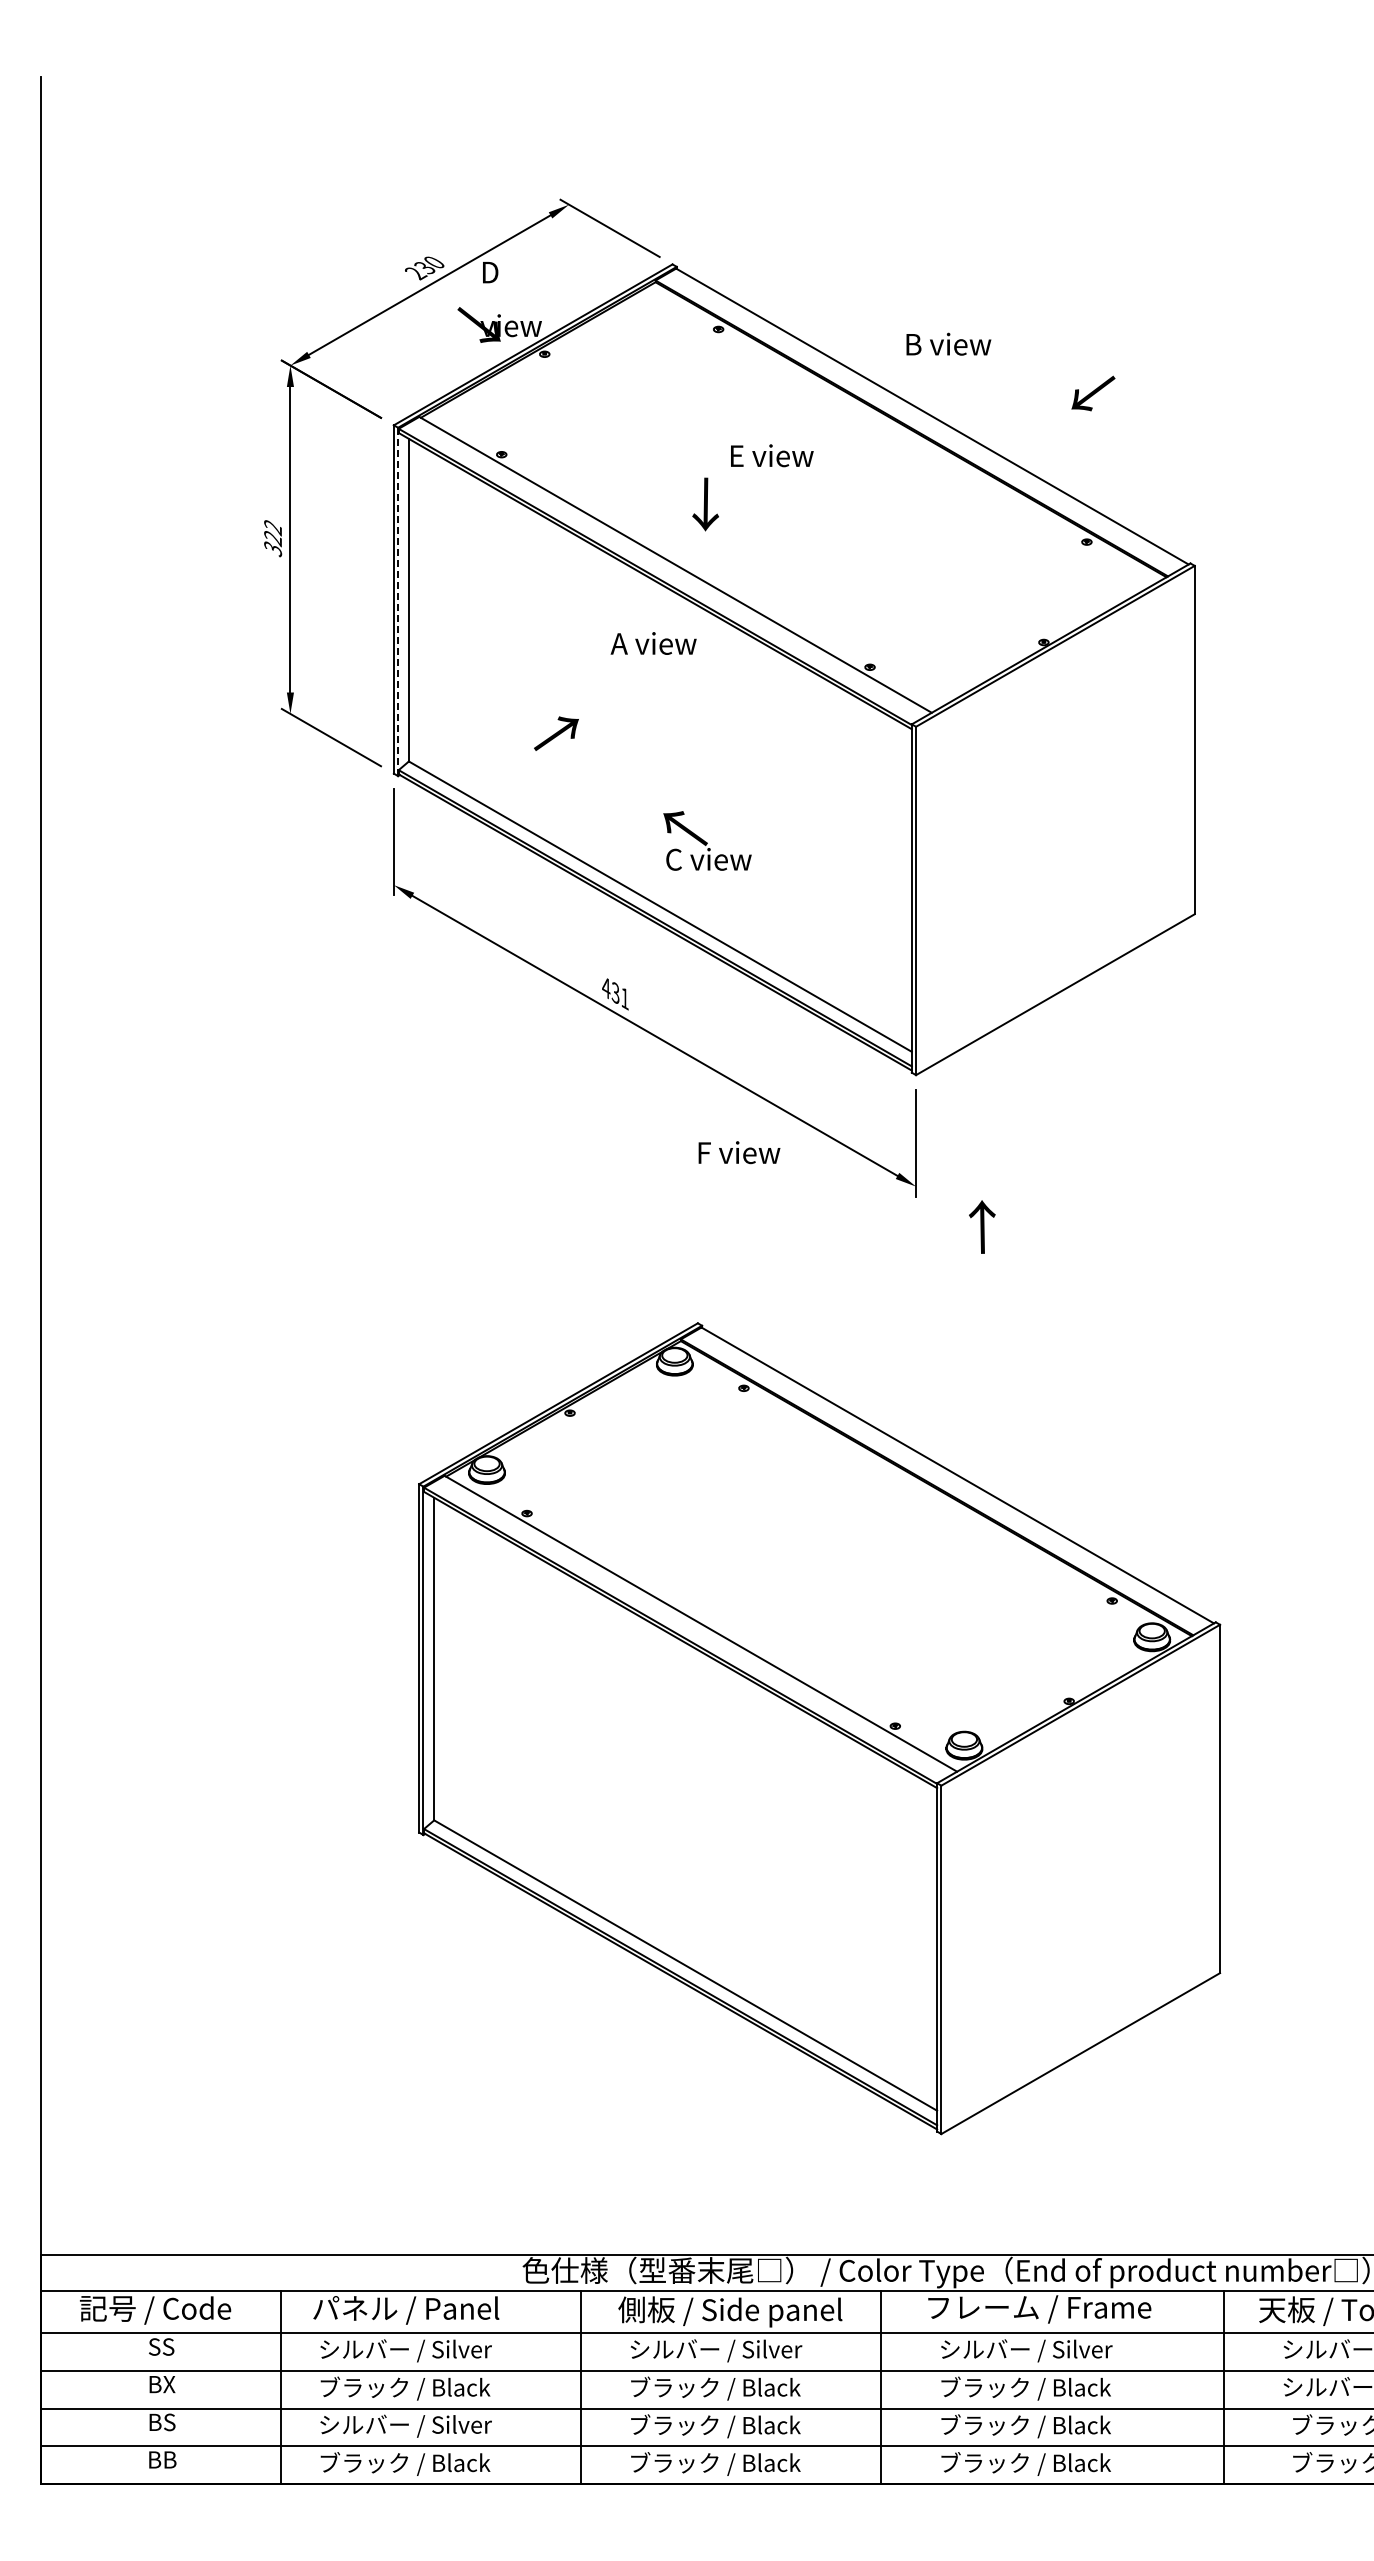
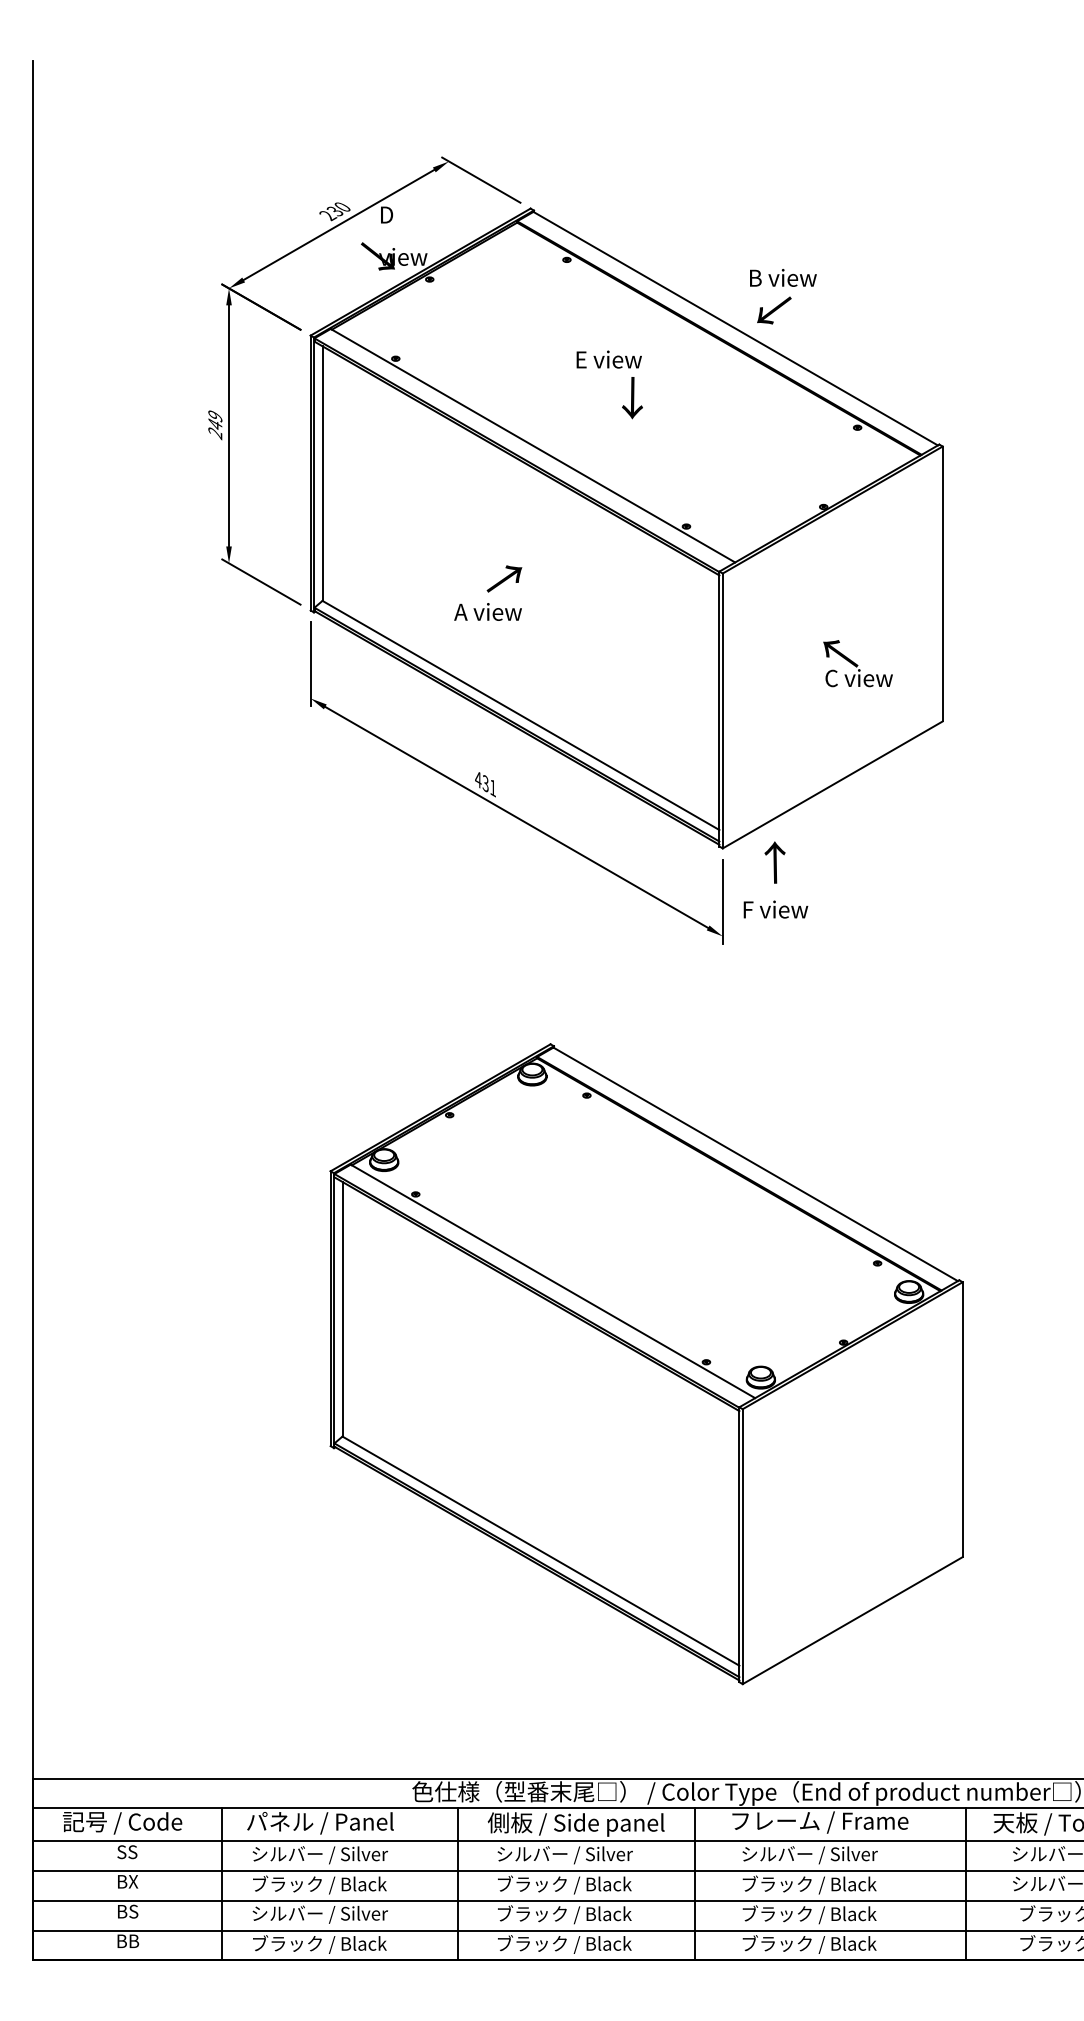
text: (948, 343) -> (783, 277), moved
text: (1093, 393) -> (774, 310), moved
text: (705, 504) -> (632, 398), moved
text: (273, 539) -> (215, 425), 322 -> 249
line: (398, 601) -> (314, 474), dashed -> solid
text: (653, 643) -> (487, 611), moved
text: (556, 733) -> (504, 578), moved
text: (707, 840) -> (858, 663), moved
text: (739, 1152) -> (775, 909), moved
text: (982, 1226) -> (775, 862), moved

